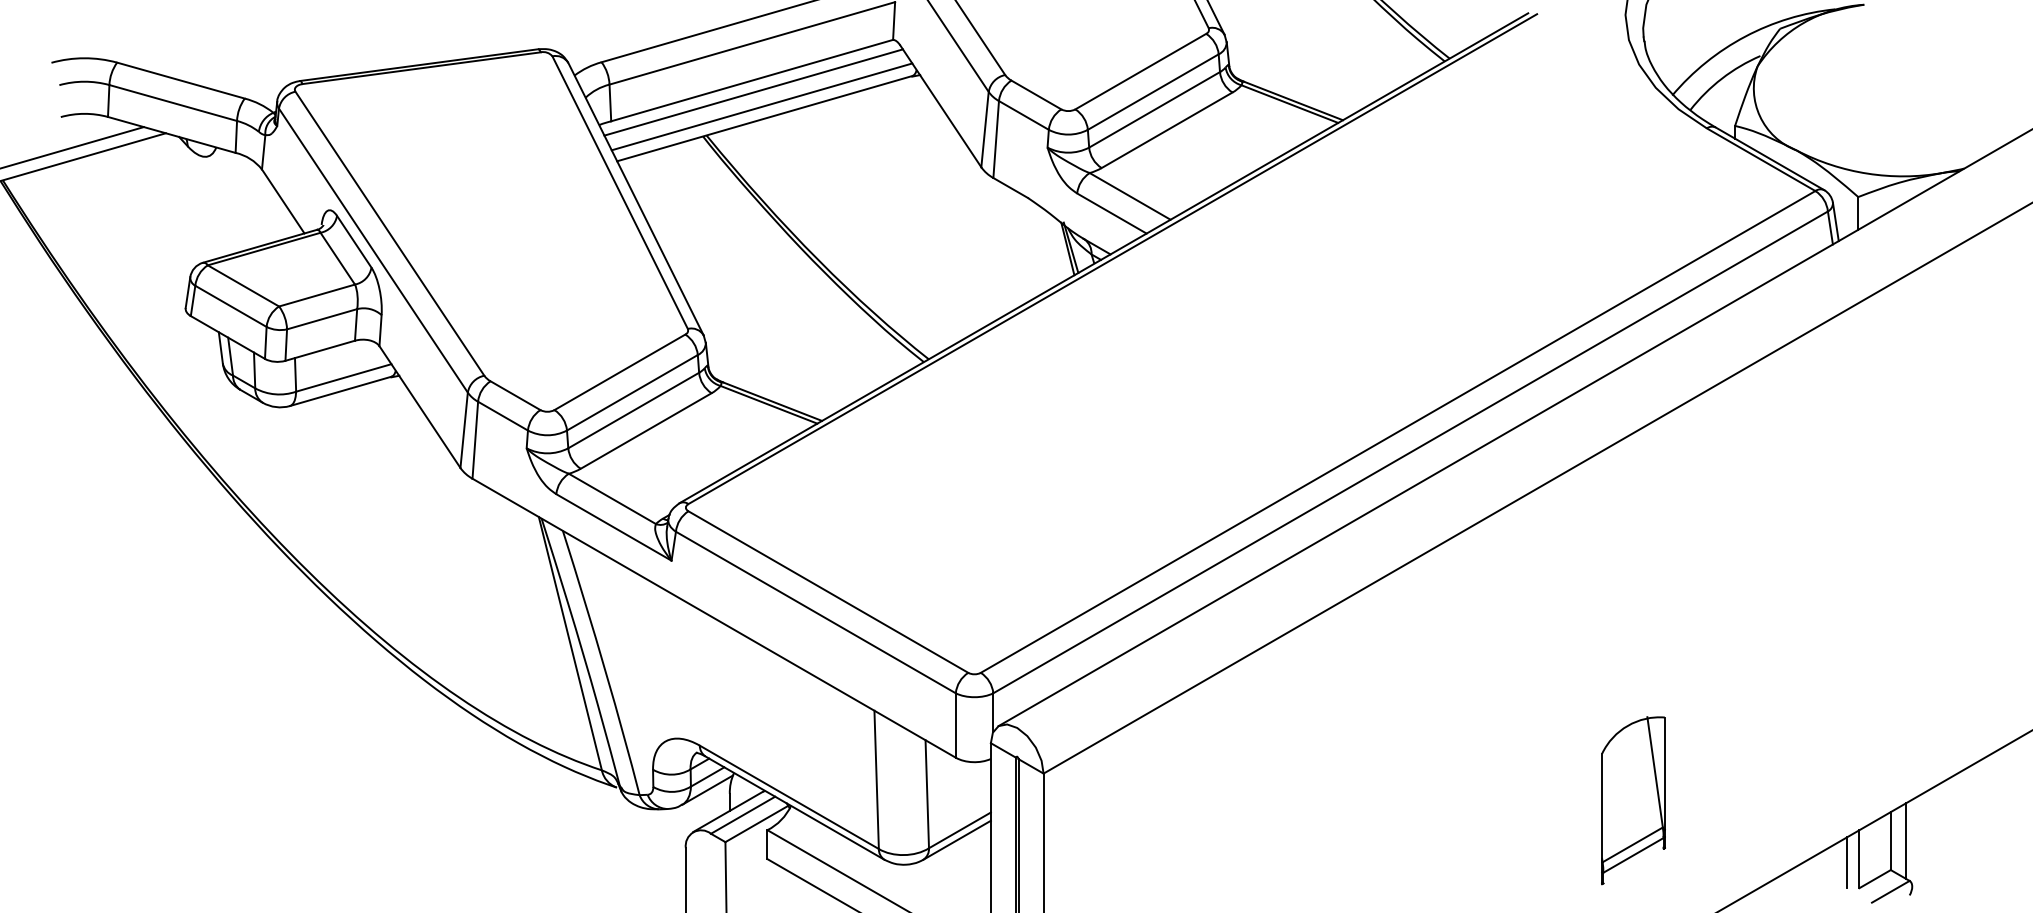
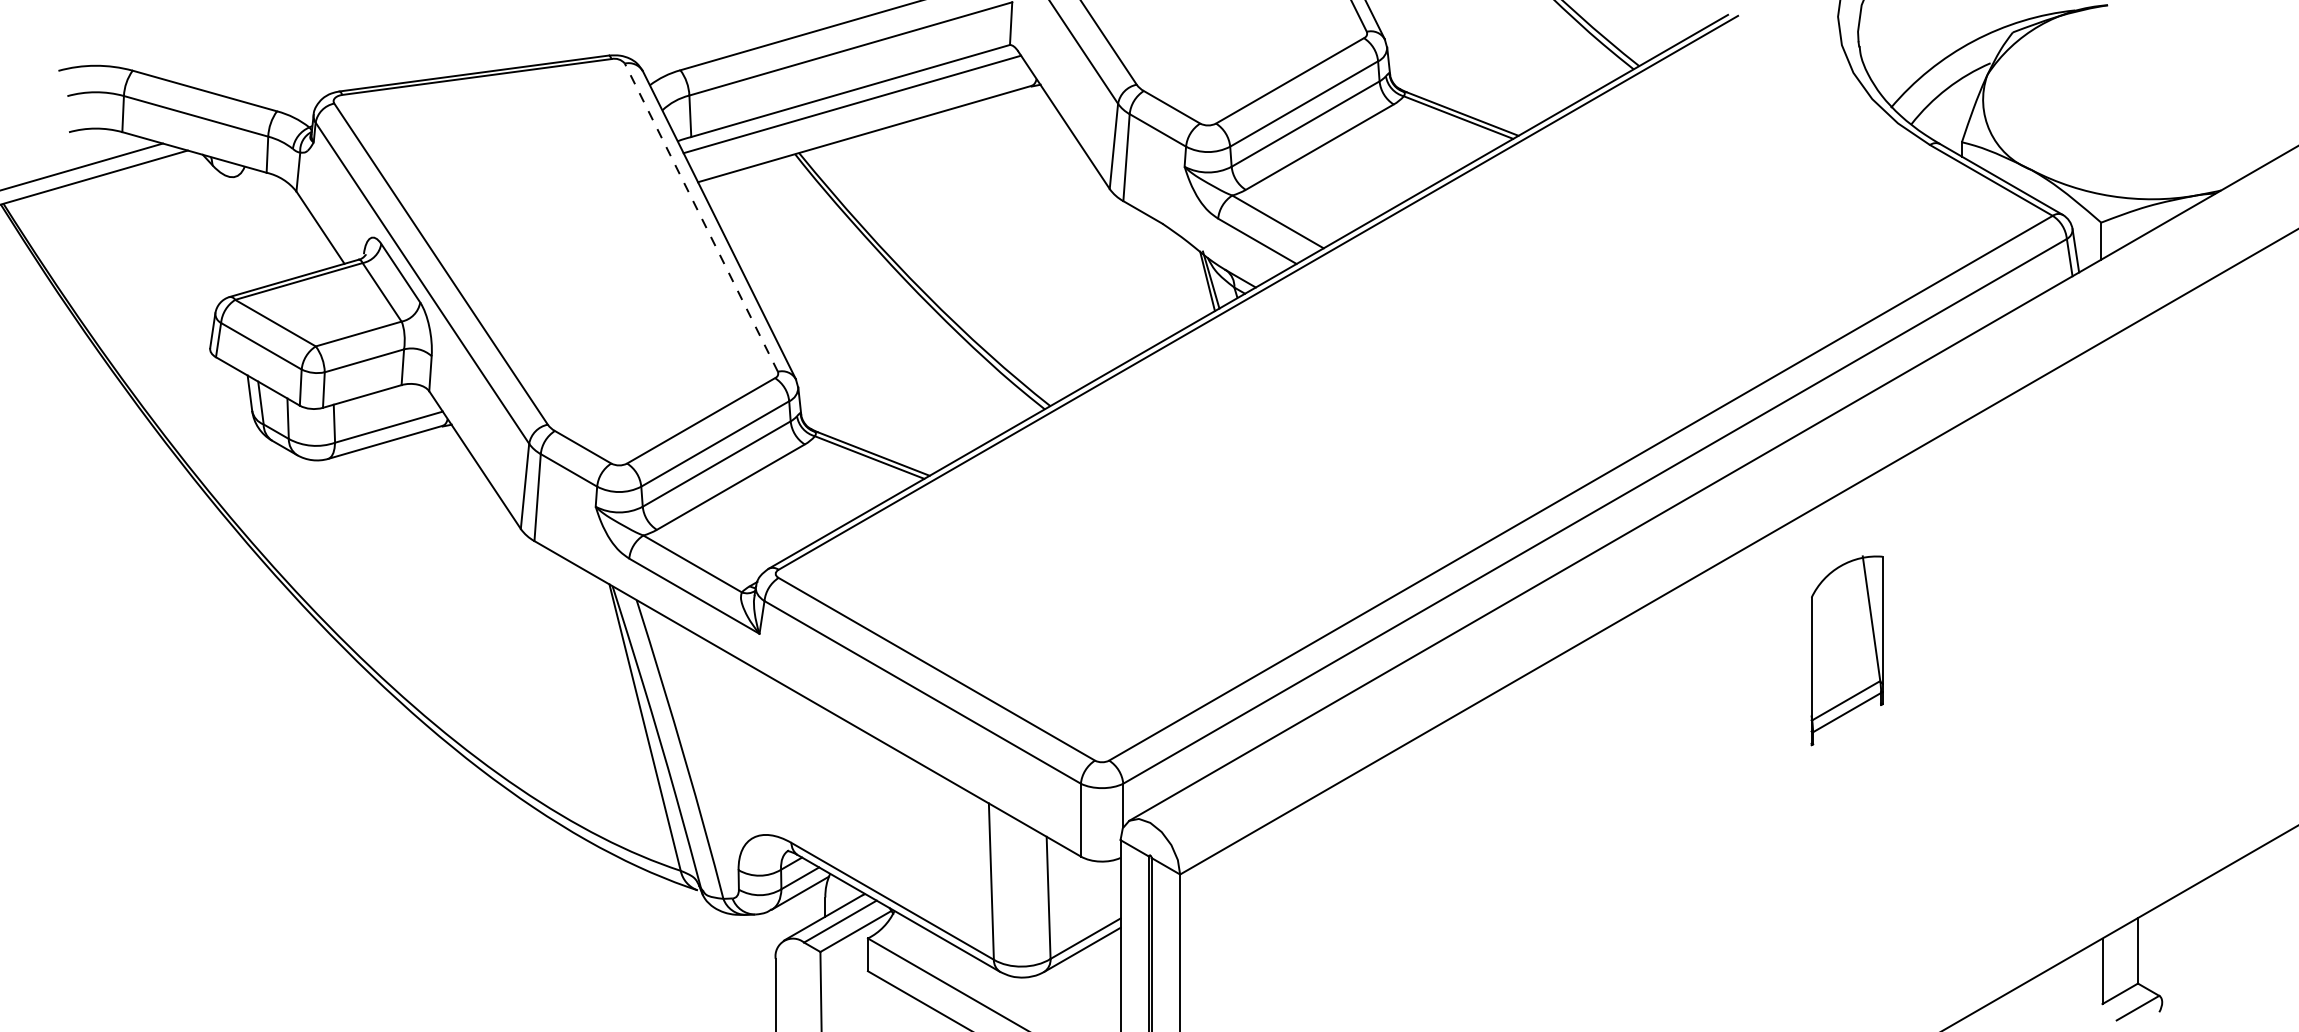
line: (761, 106) -> (861, 120), removed
line: (619, 192) -> (700, 217), solid -> dashed
part: (1633, 800) -> (1847, 650), moved
line: (1906, 840) -> (2155, 950), removed
line: (1846, 862) -> (2087, 975), removed

